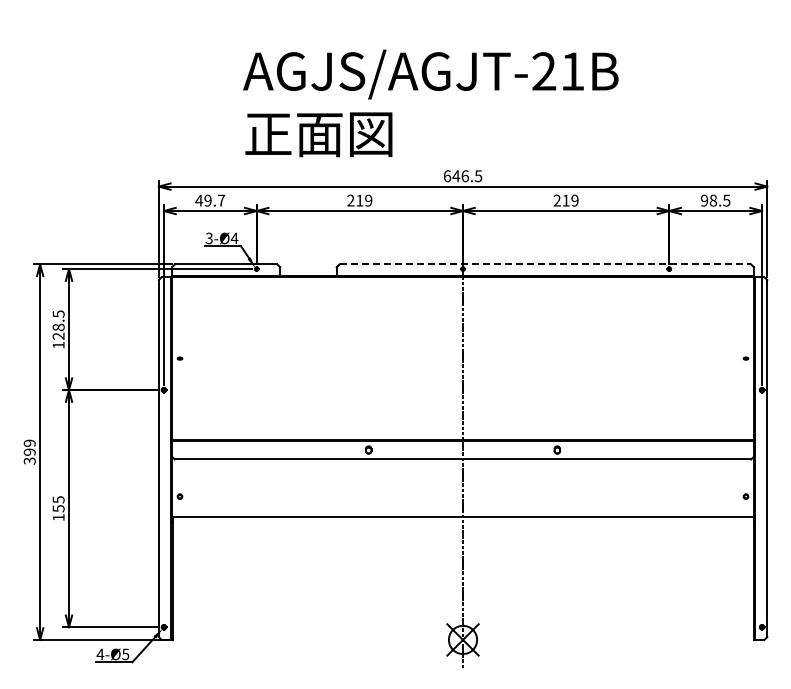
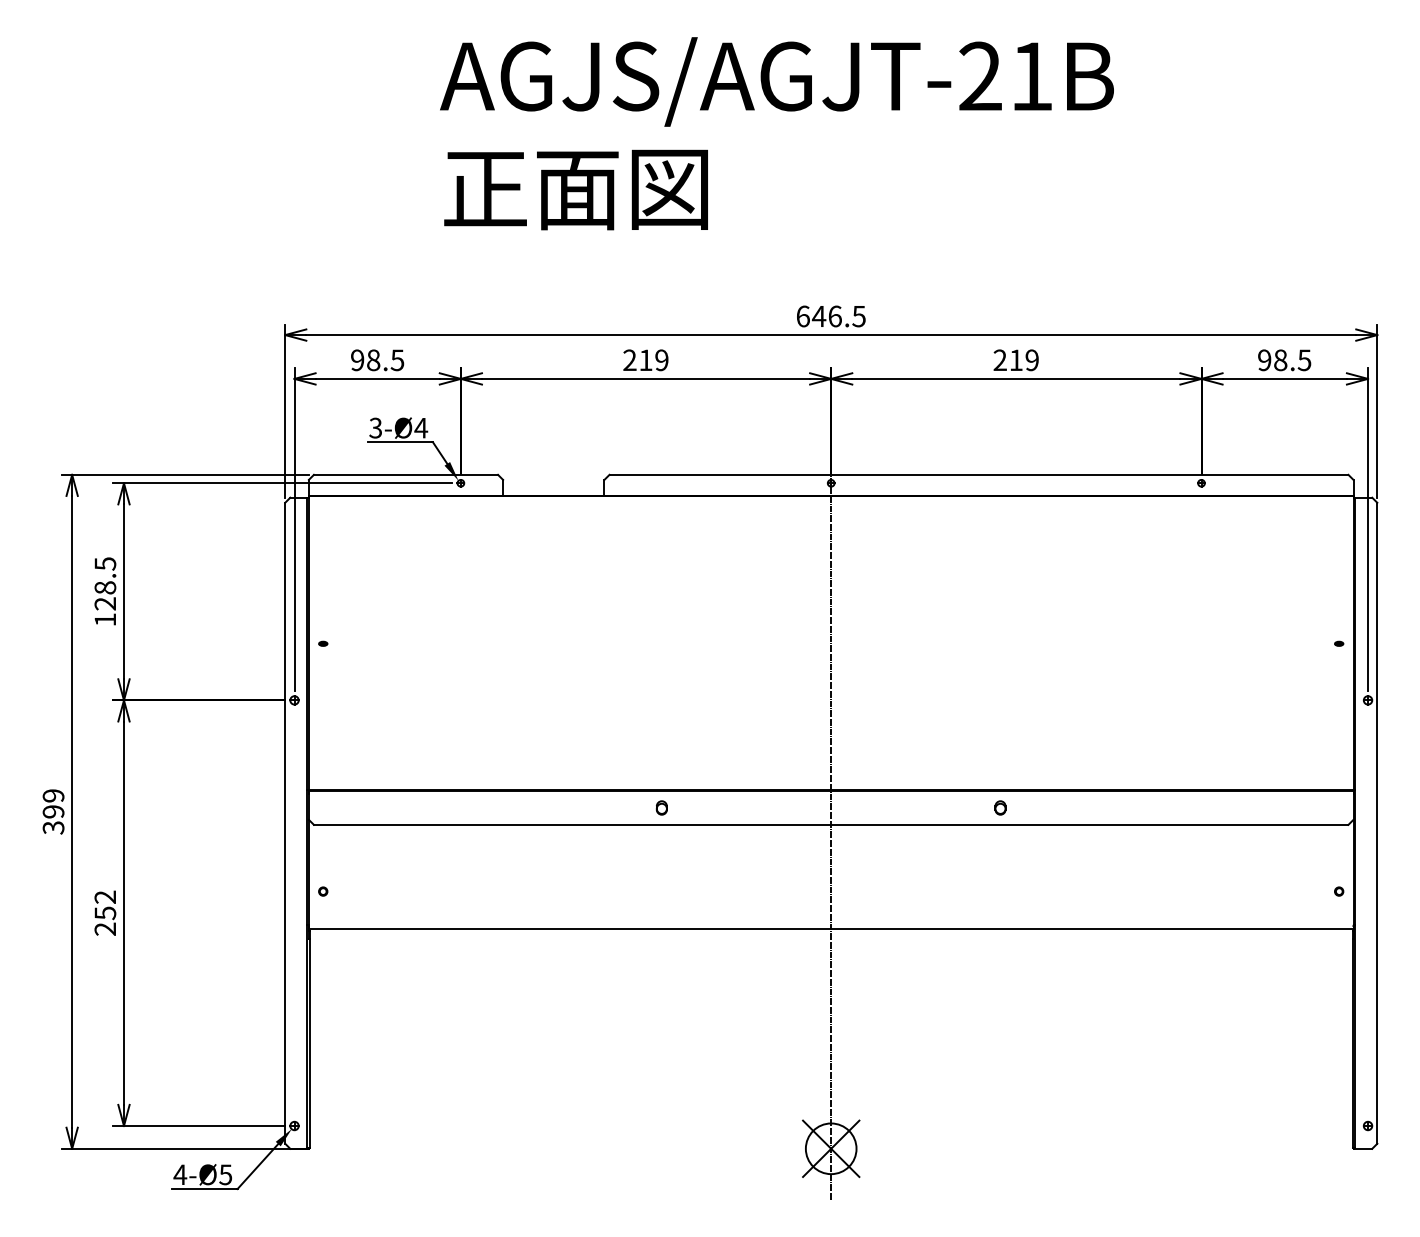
text: (430, 103) -> (776, 133), moved
text: (210, 200) -> (377, 360), 49.7 -> 98.5
line: (545, 264) -> (979, 474), dashed -> solid
text: (58, 508) -> (105, 912), 155 -> 252

